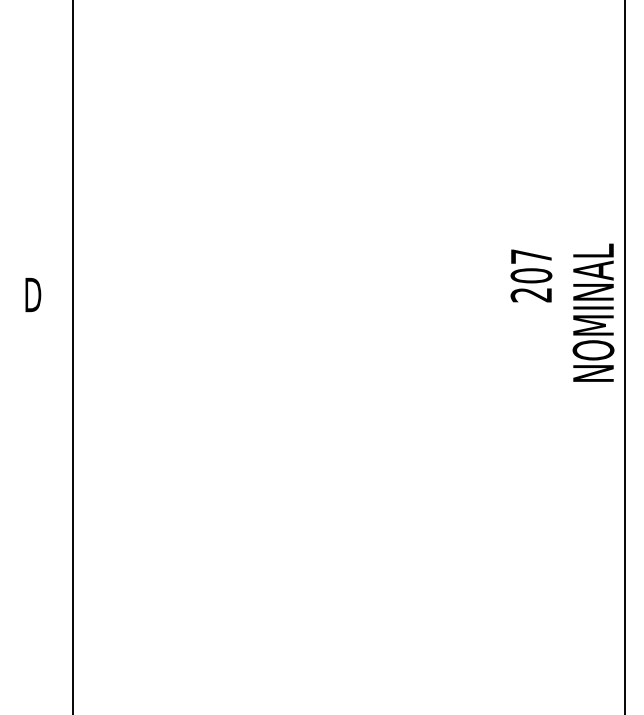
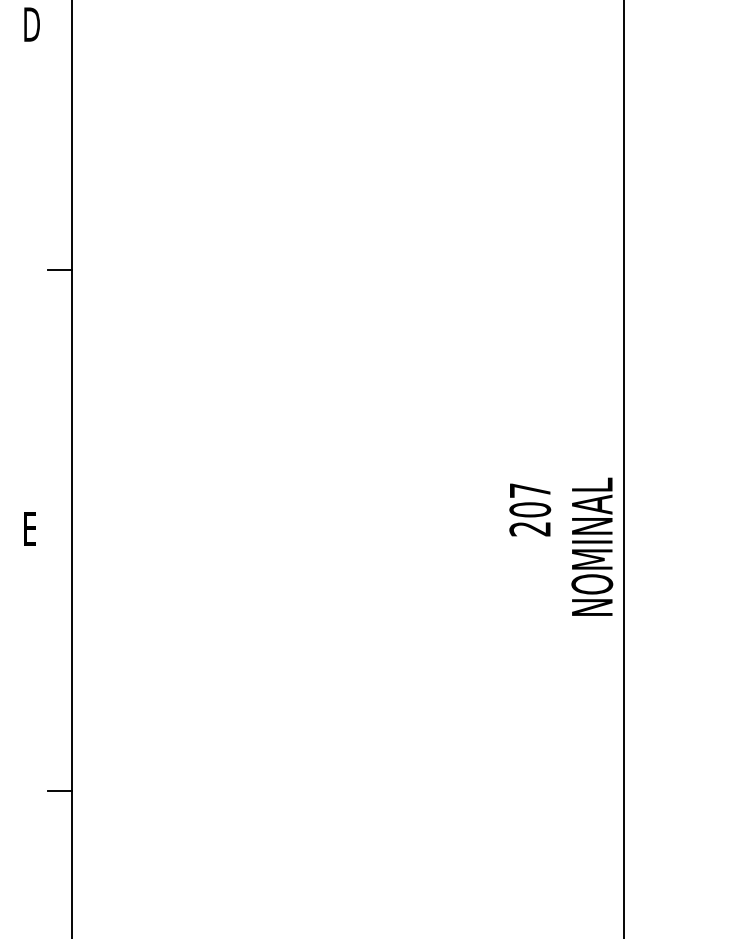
line: (60, 35) -> (59, 269), added
text: (32, 295) -> (31, 529), D -> E
line: (60, 556) -> (59, 790), added

